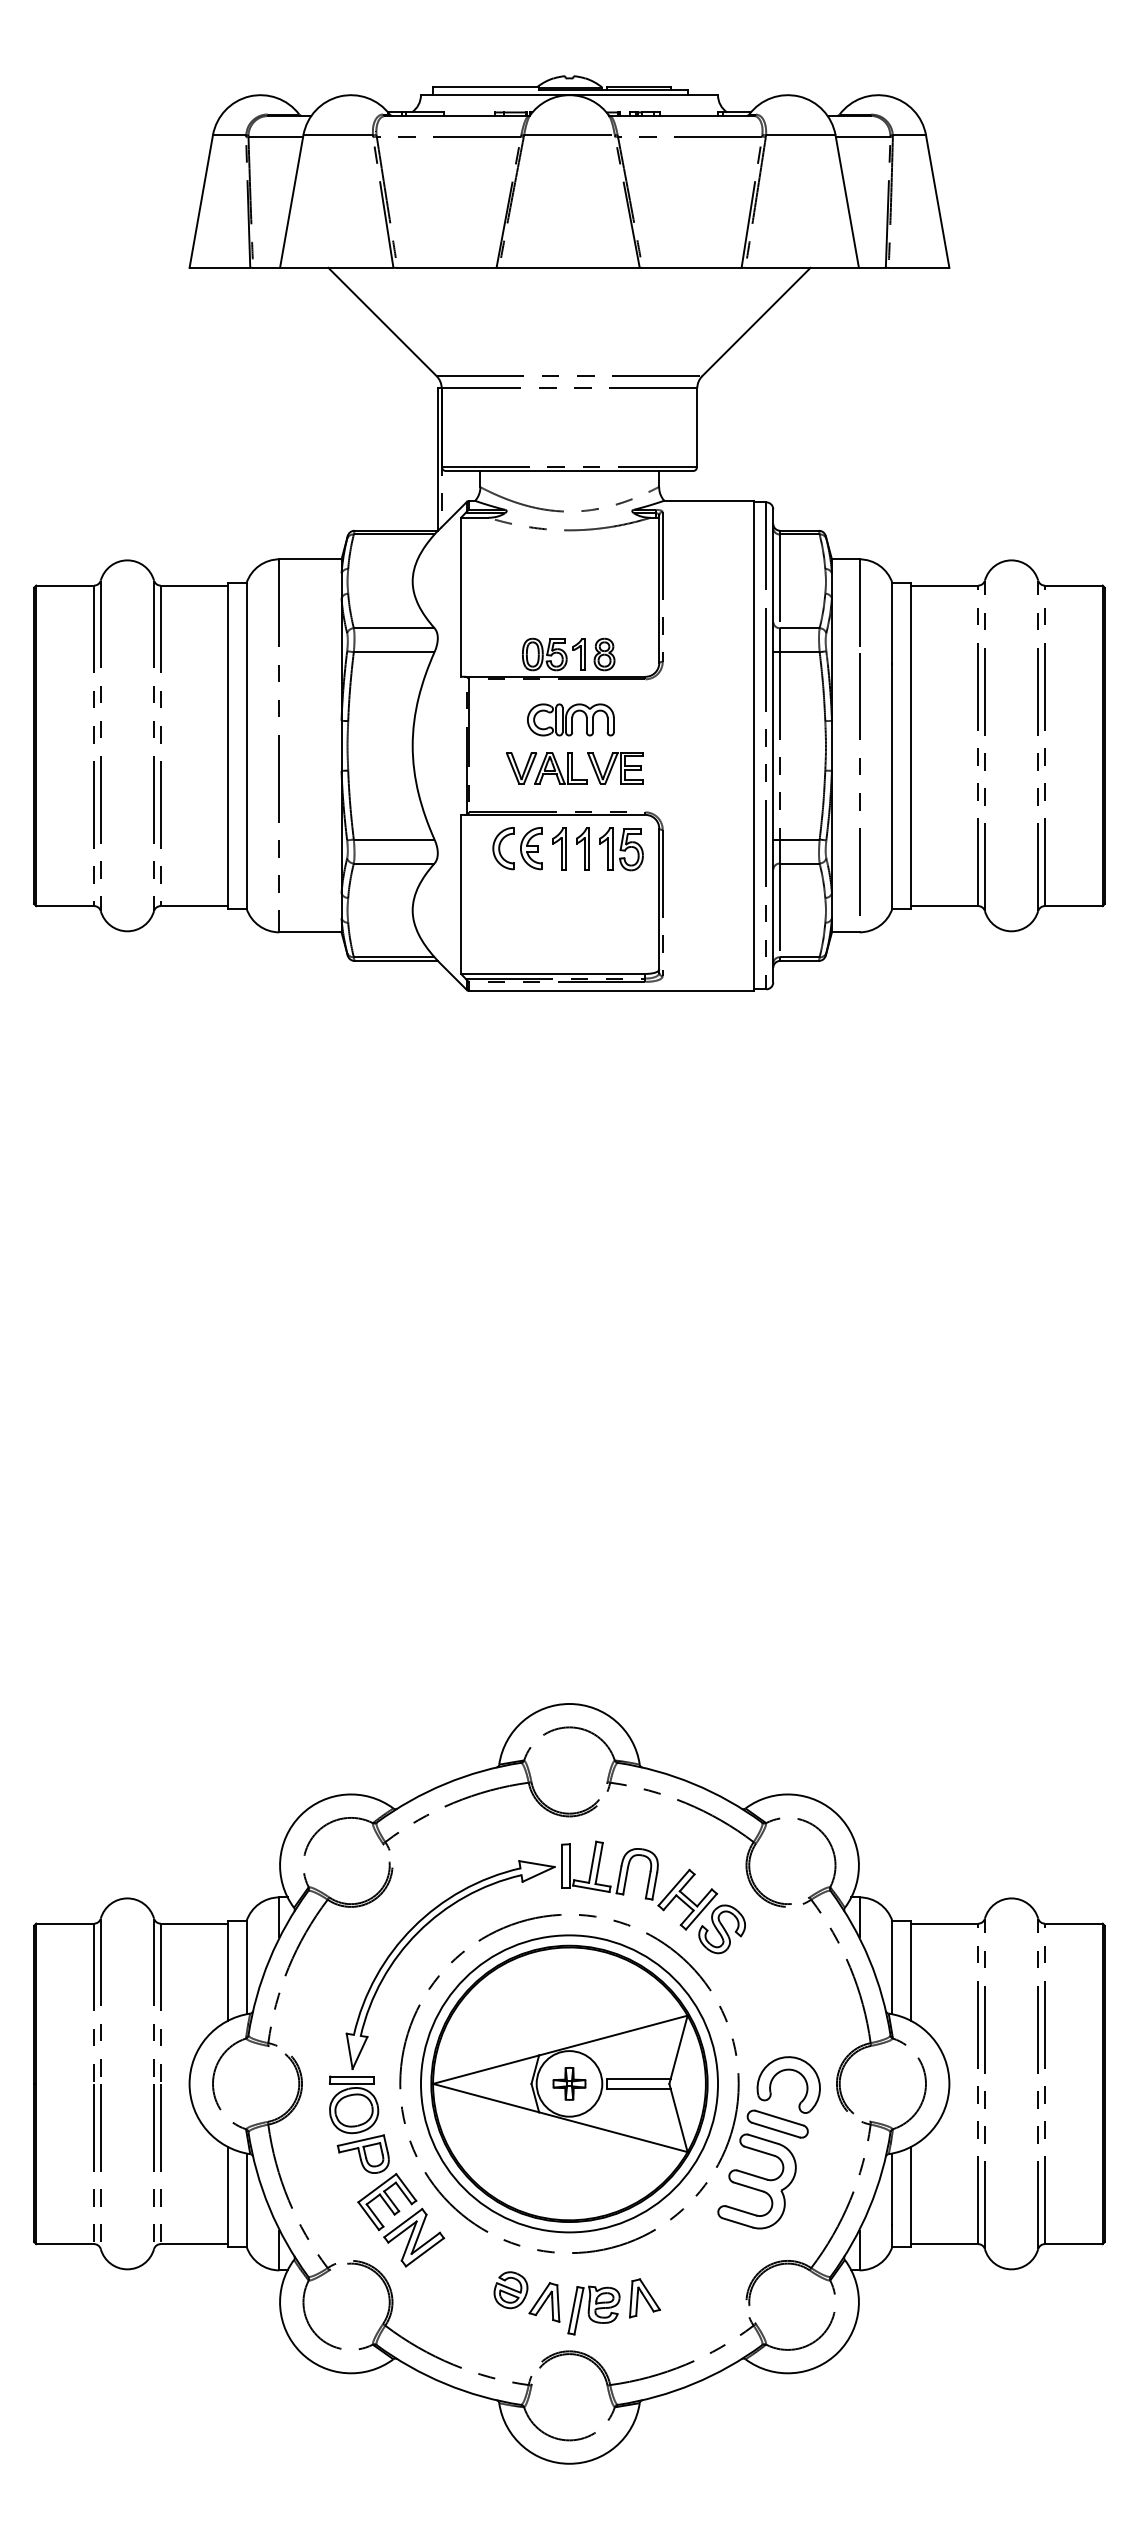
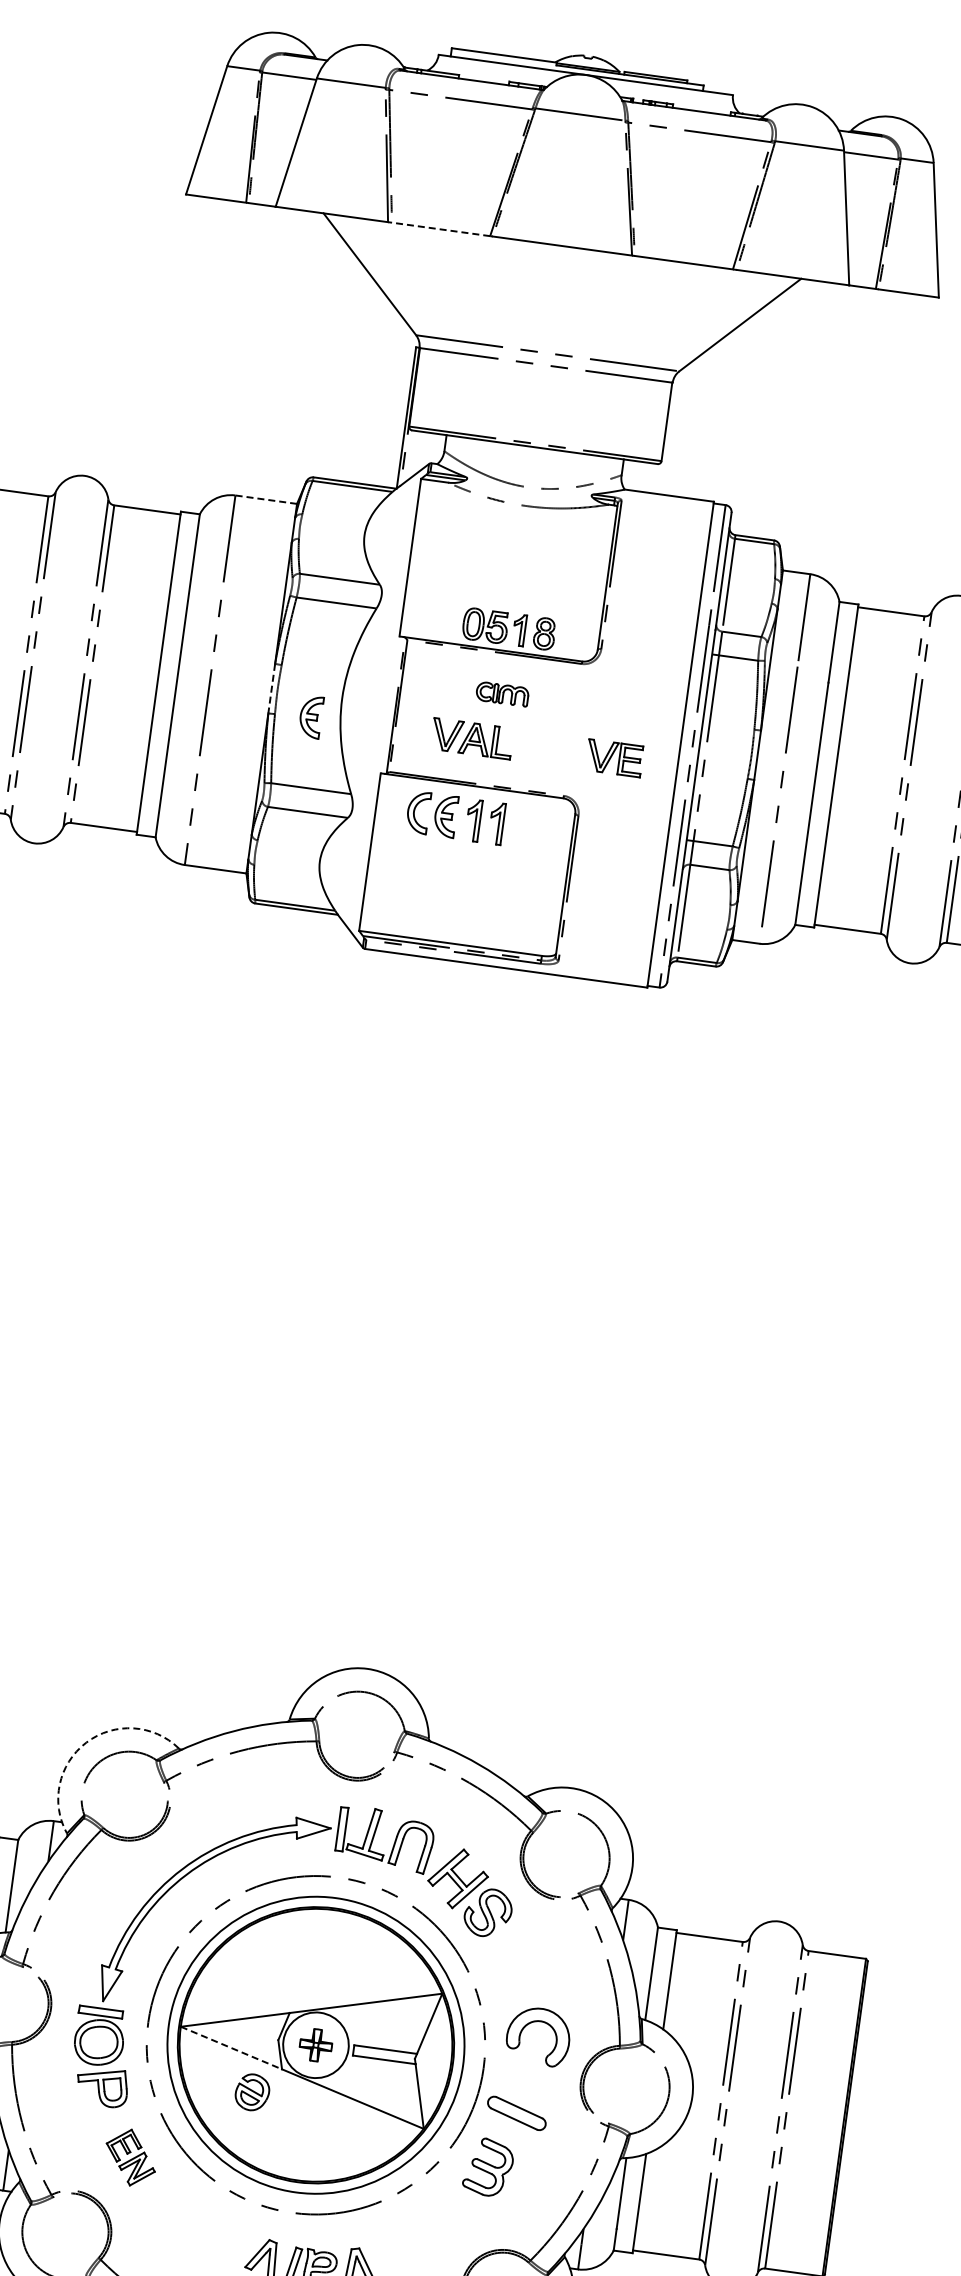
line: (446, 267) -> (440, 229), solid -> dashed
line: (309, 559) -> (265, 499), solid -> dashed
part: (570, 719) -> (502, 693), size x0.6
line: (341, 745) -> (271, 688), solid -> dashed
part: (384, 768) -> (311, 716), added
part: (615, 768) -> (614, 758), moved
part: (621, 849) -> (535, 829), removed
arc: (300, 1815) -> (85, 1742), solid -> dashed
part: (784, 2071) -> (536, 2022), moved
line: (486, 2098) -> (231, 2048), solid -> dashed
part: (756, 2181) -> (488, 2167), size x0.6
part: (401, 2220) -> (131, 2157), size x0.6
part: (510, 2290) -> (251, 2092), moved

